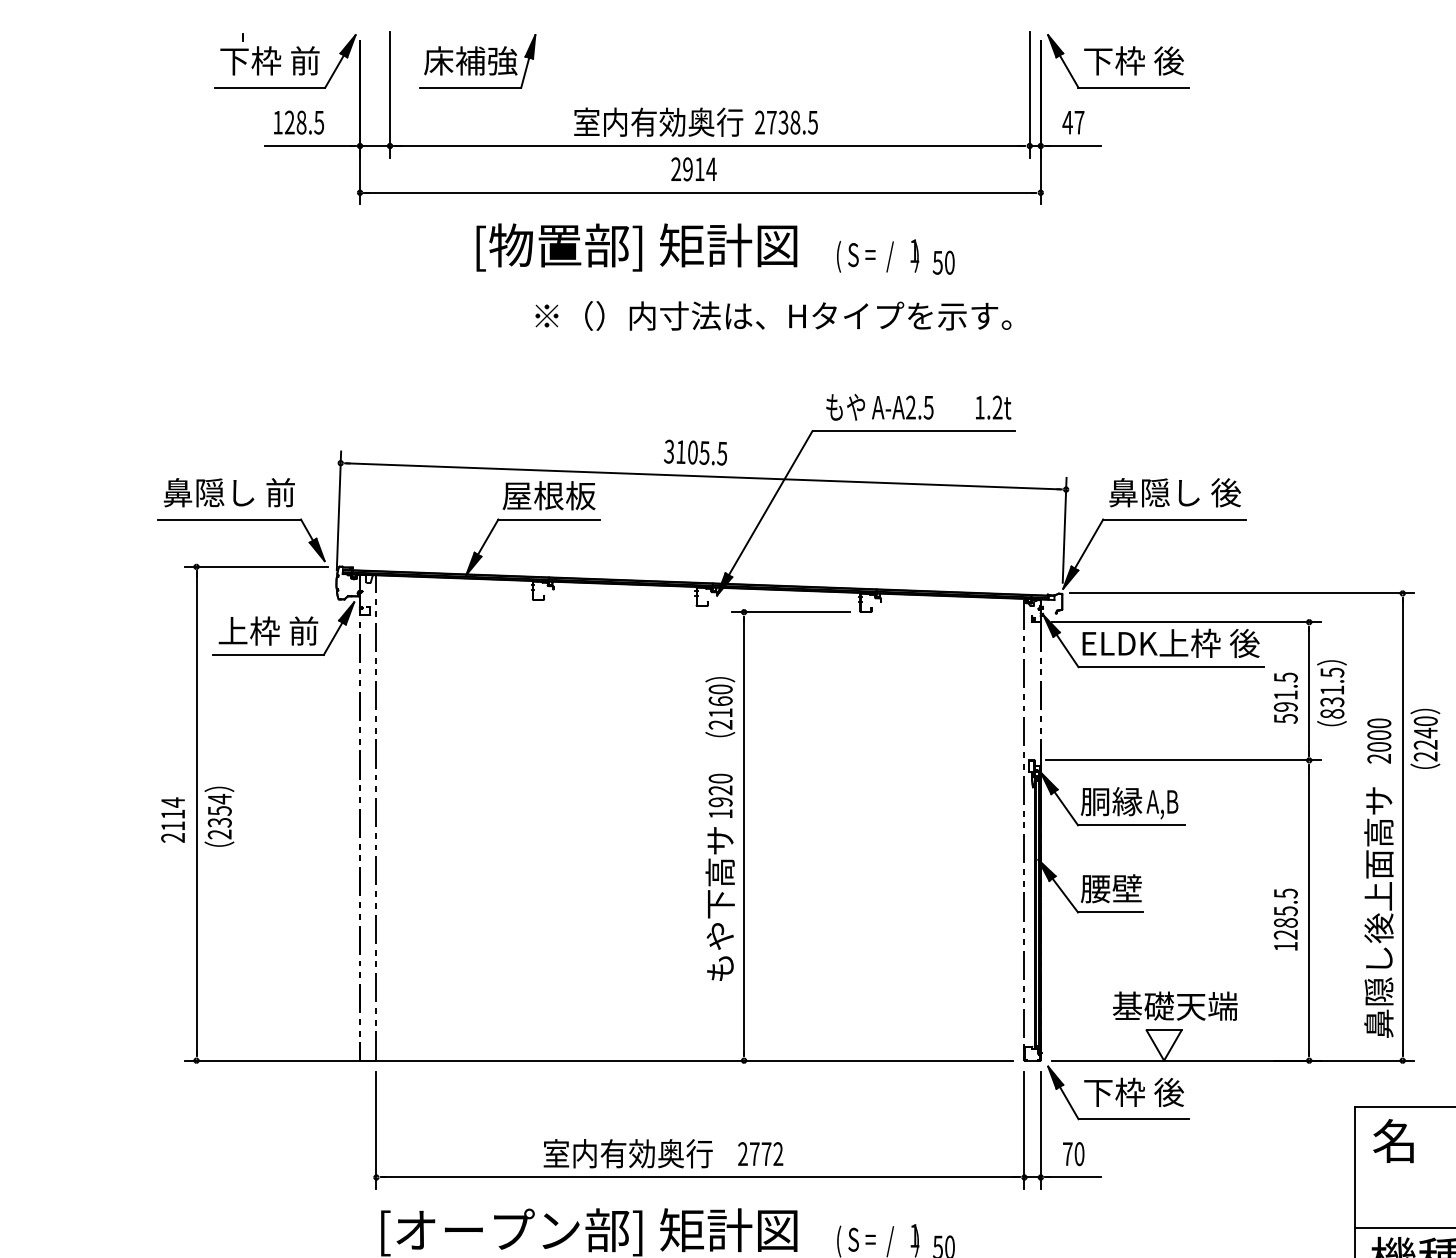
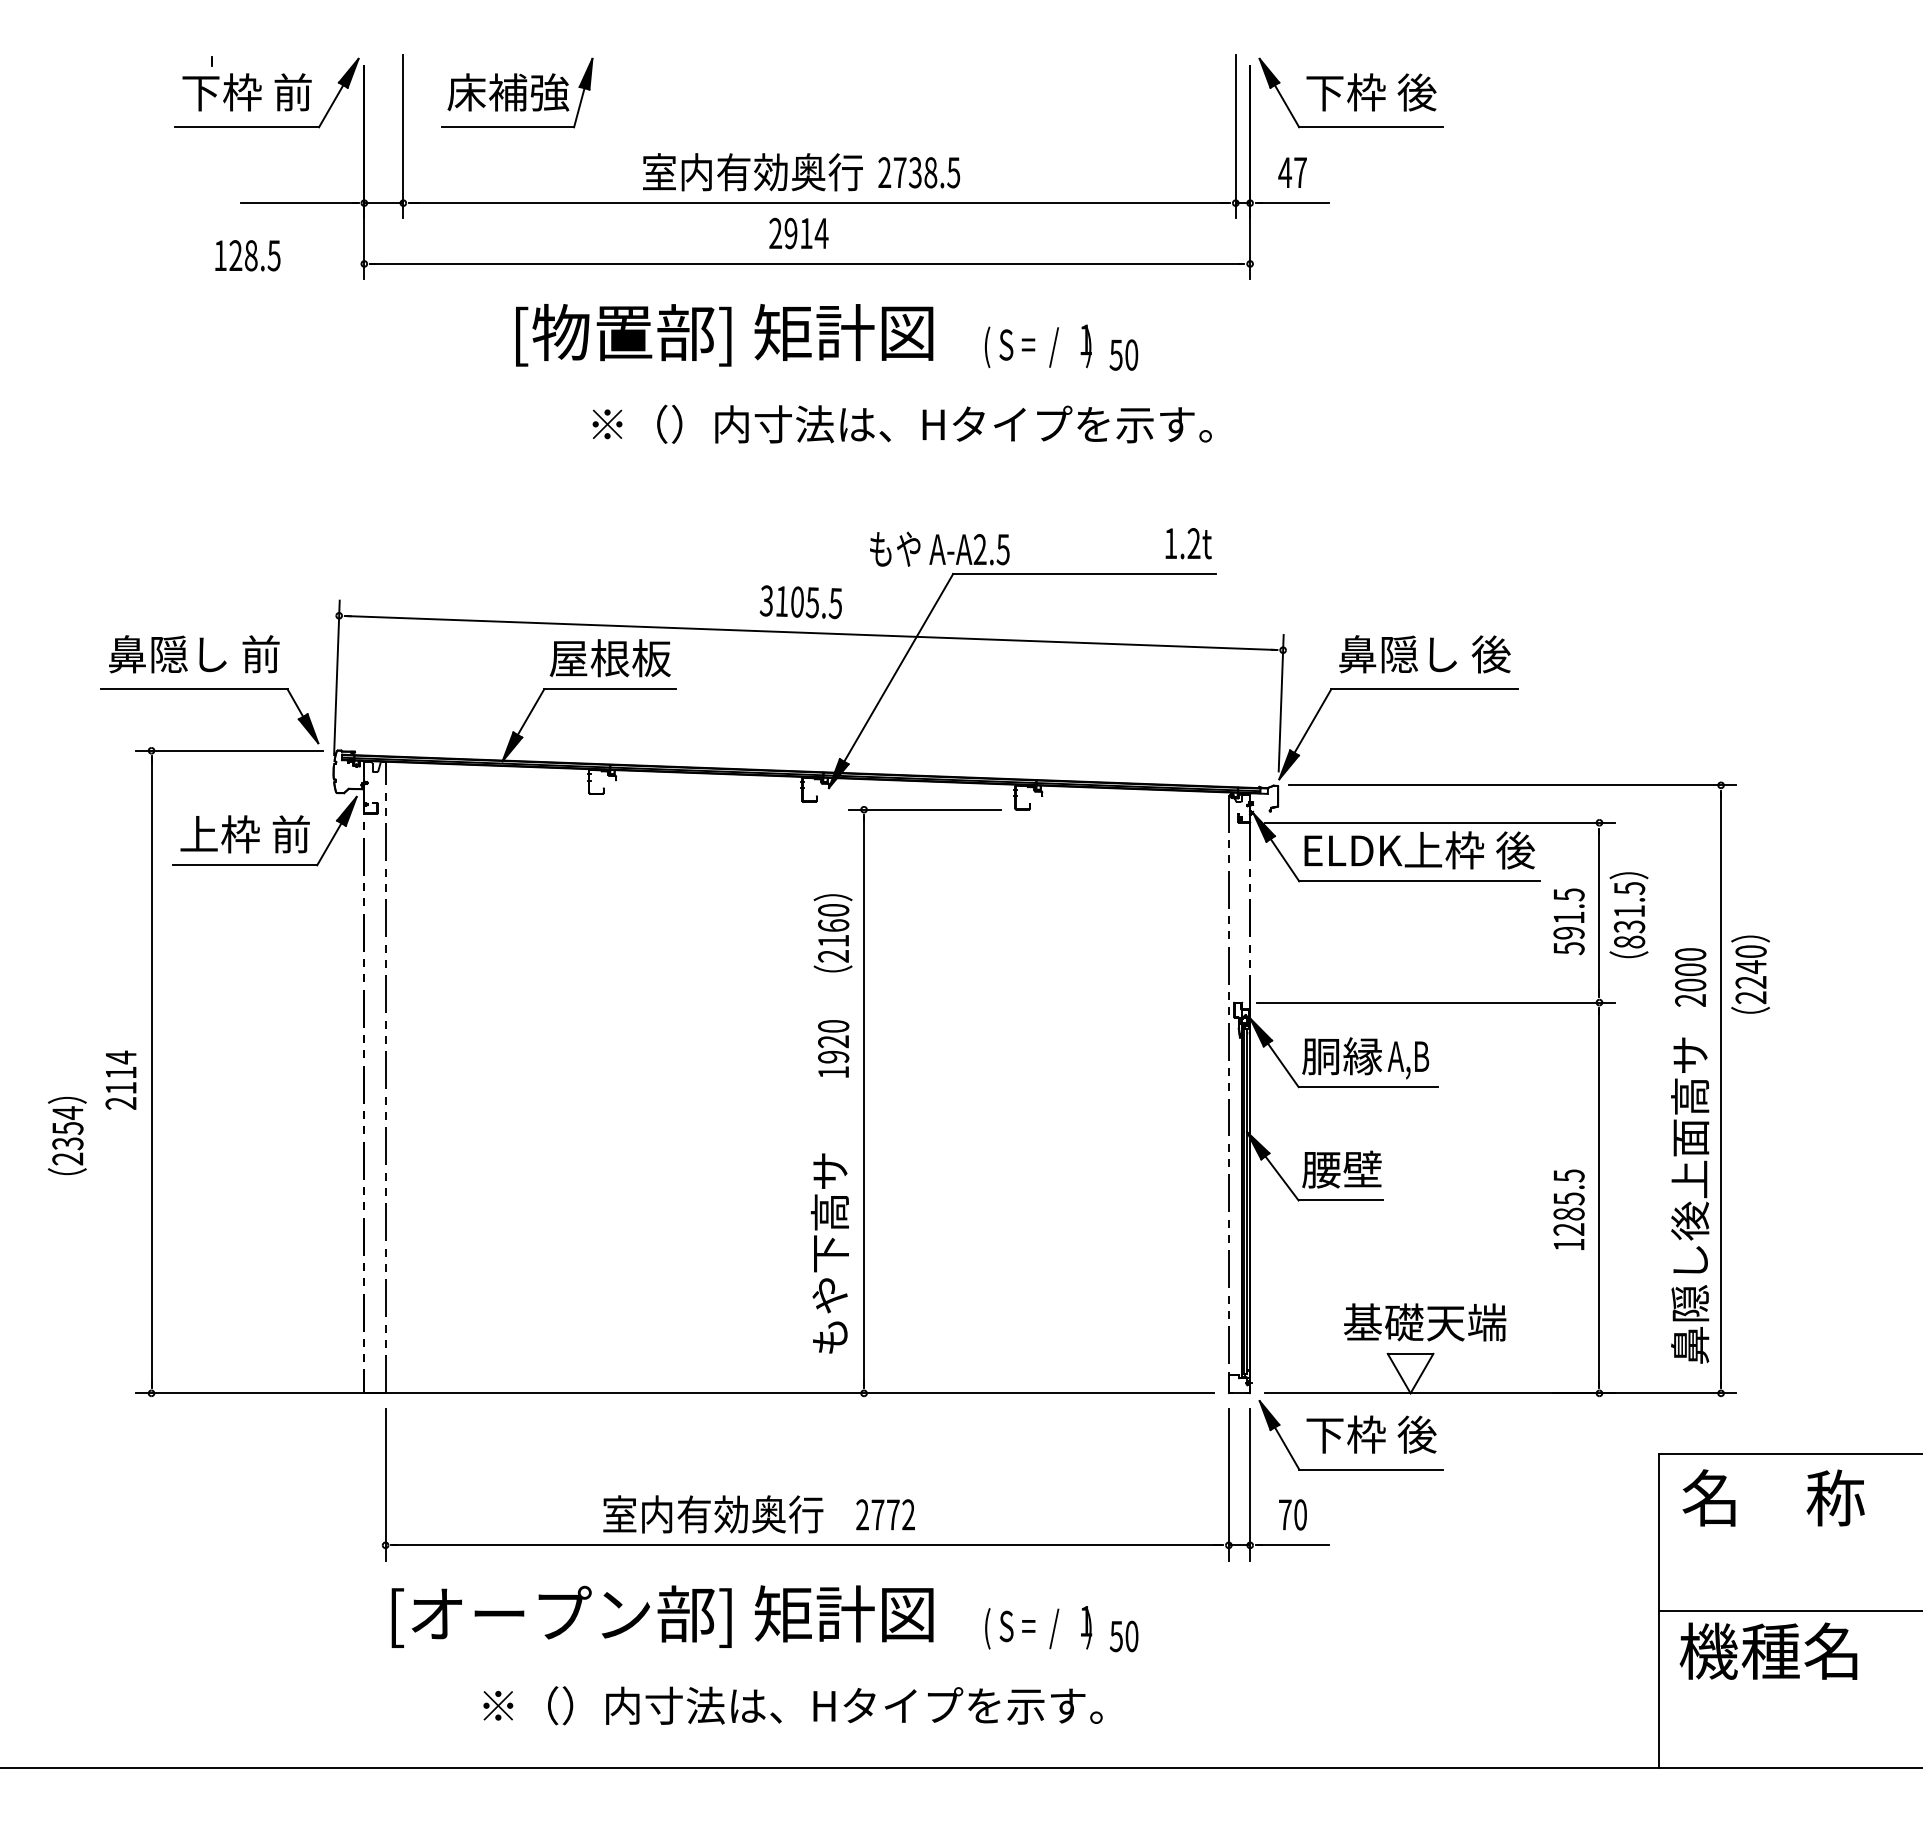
text: (298, 122) -> (247, 255), moved
text: (879, 406) -> (939, 548), moved
text: (218, 816) -> (66, 1135), moved
text: (719, 904) -> (829, 1253), moved

